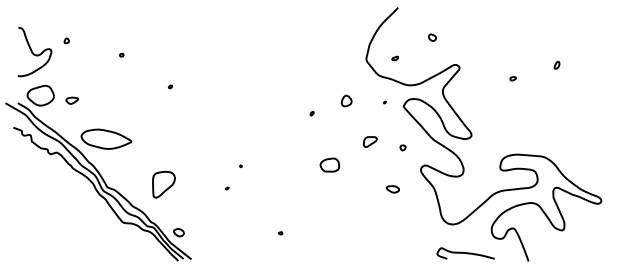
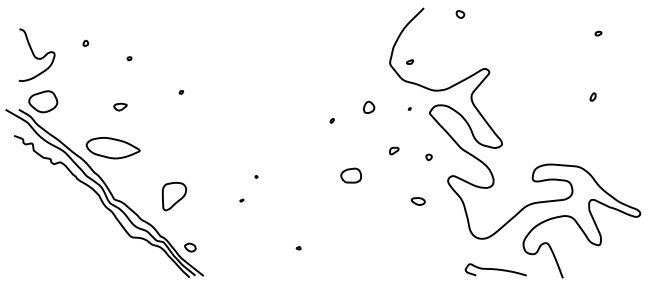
part: (432, 37) -> (460, 14), moved
part: (66, 40) -> (85, 42), moved
part: (394, 58) -> (409, 62), moved
part: (556, 64) -> (592, 96), moved
part: (512, 78) -> (597, 33), moved
part: (71, 100) -> (119, 106), moved
part: (370, 141) -> (394, 150), size x0.62

